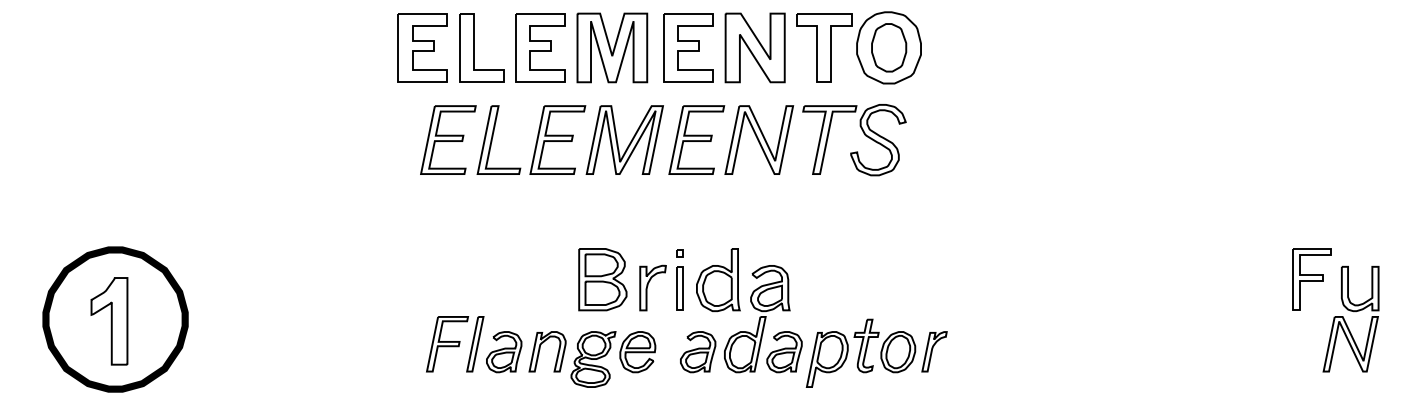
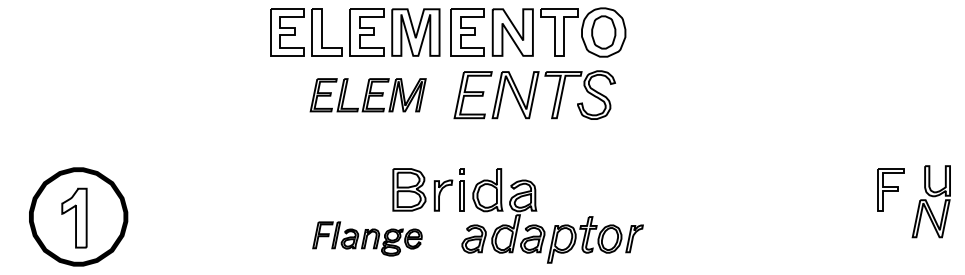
part: (542, 140) -> (368, 95), size x0.7
part: (1349, 318) -> (930, 201), moved
part: (541, 351) -> (367, 238), size x0.7

